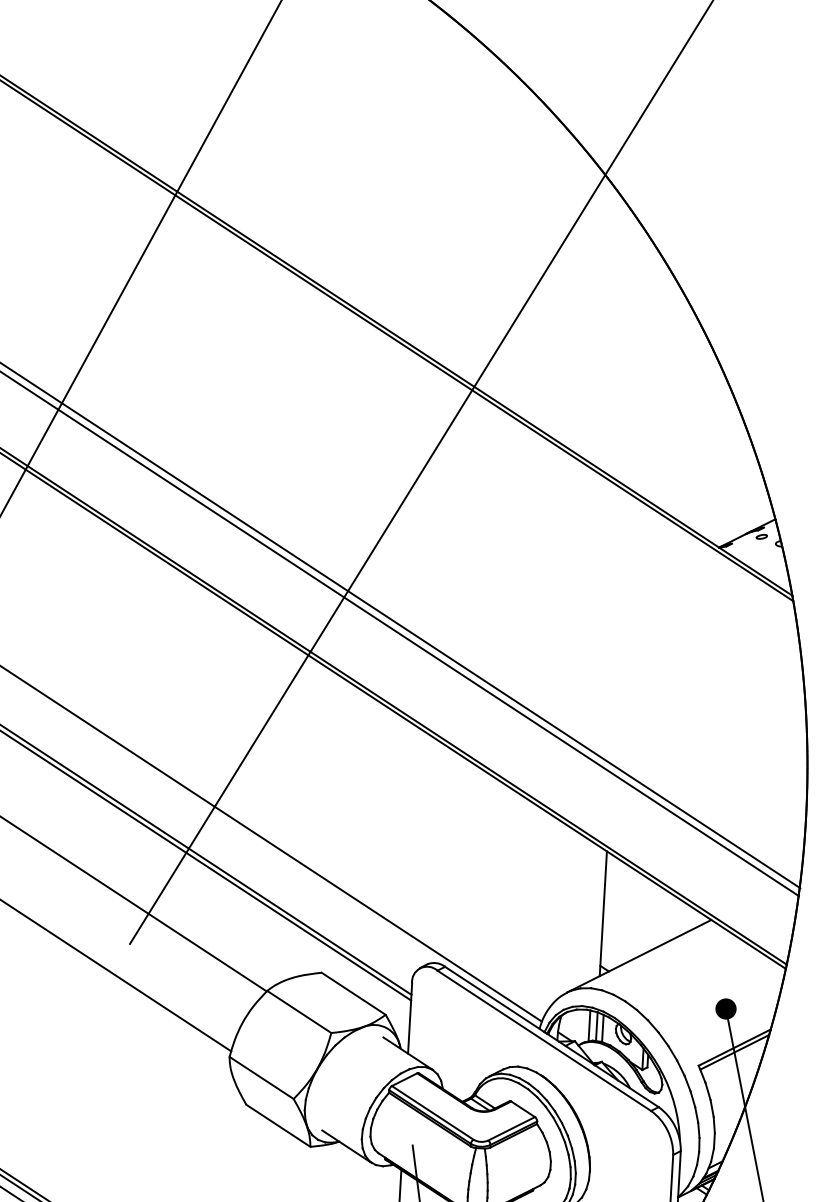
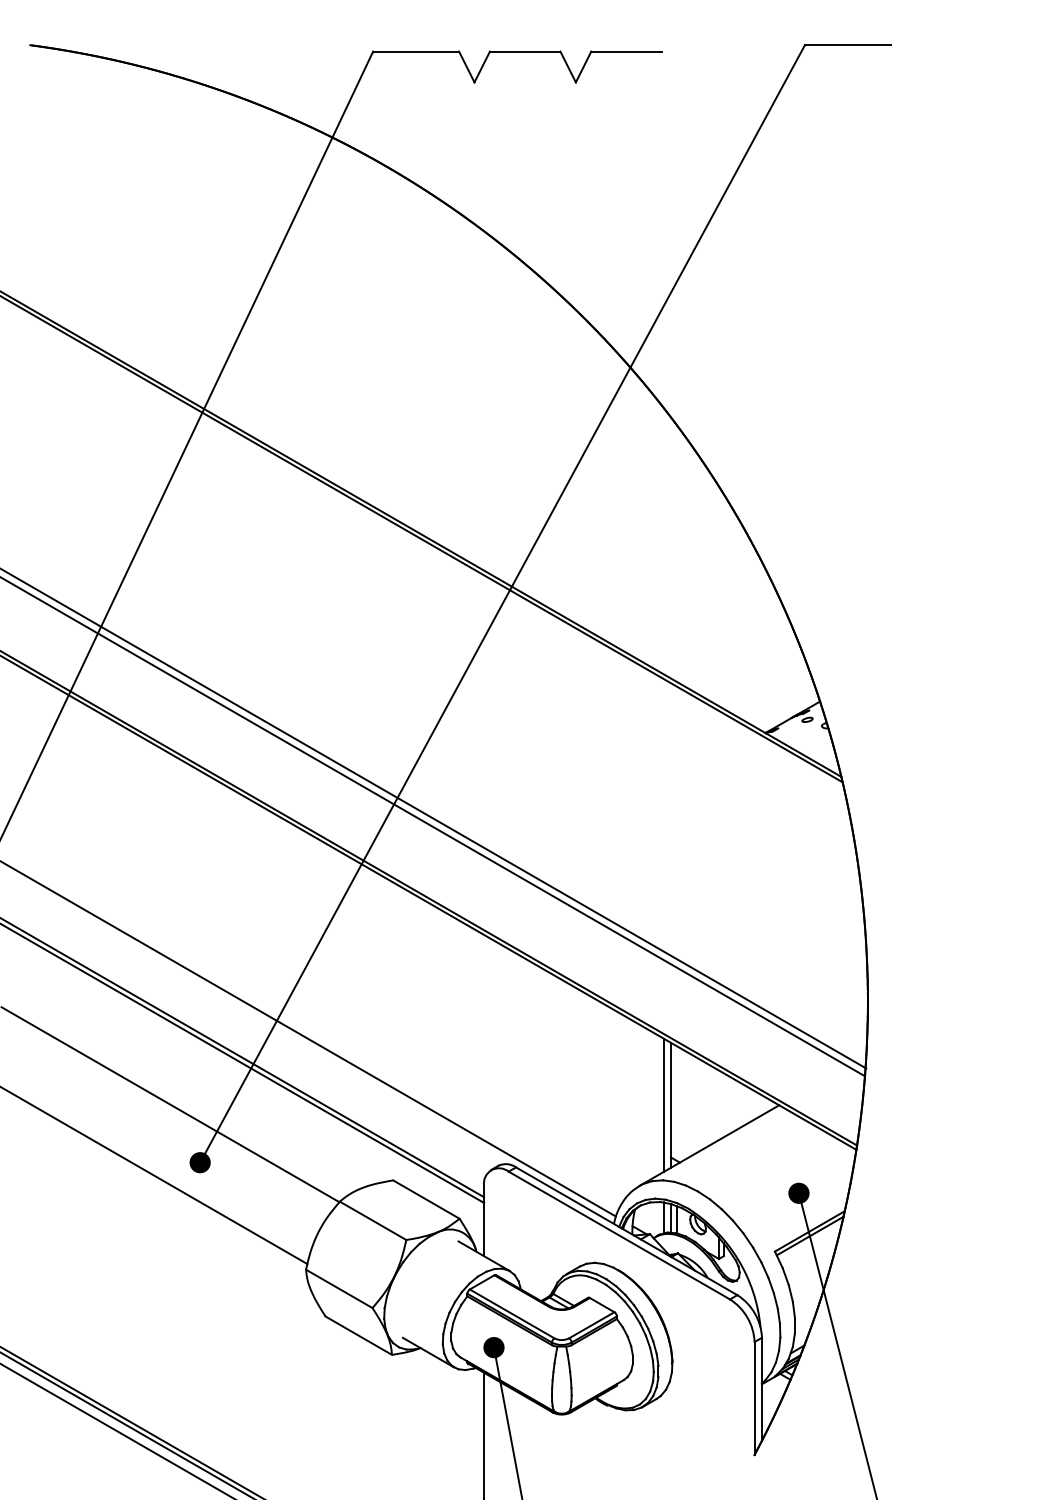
line: (595, 913) -> (663, 1105), added
fill: (129, 943) -> (199, 1162), added
fill: (412, 1145) -> (493, 1347), added

